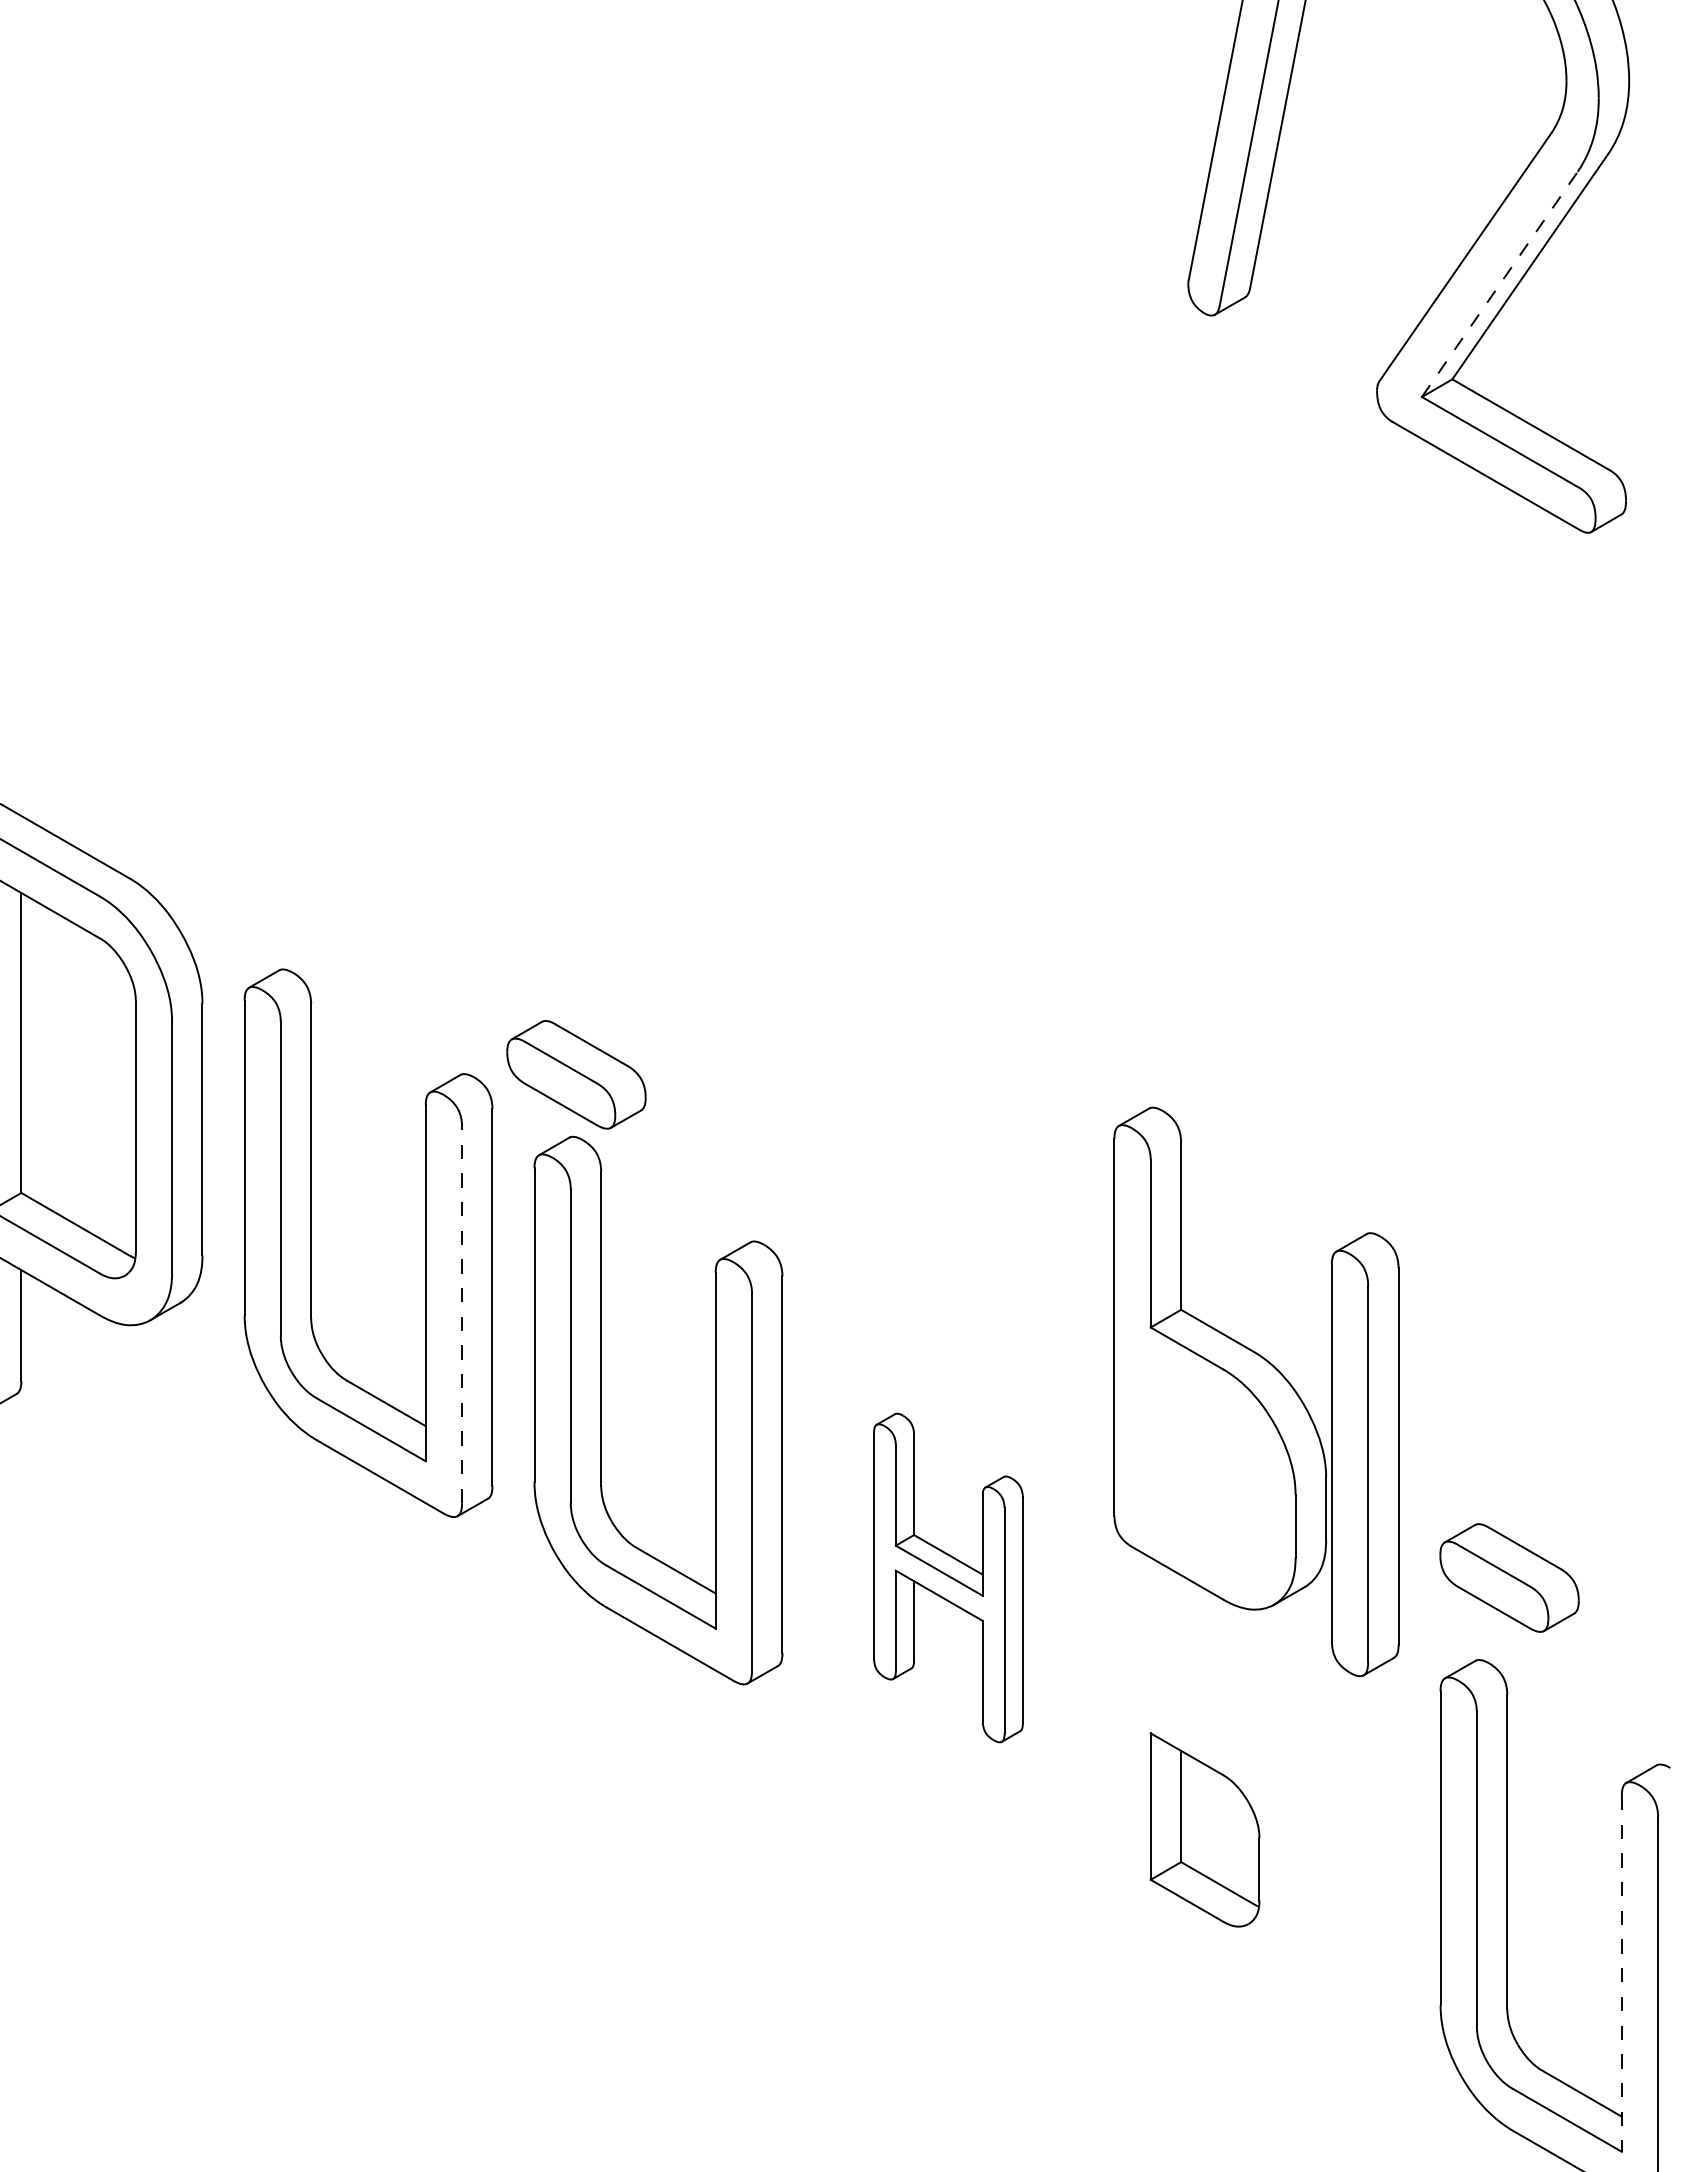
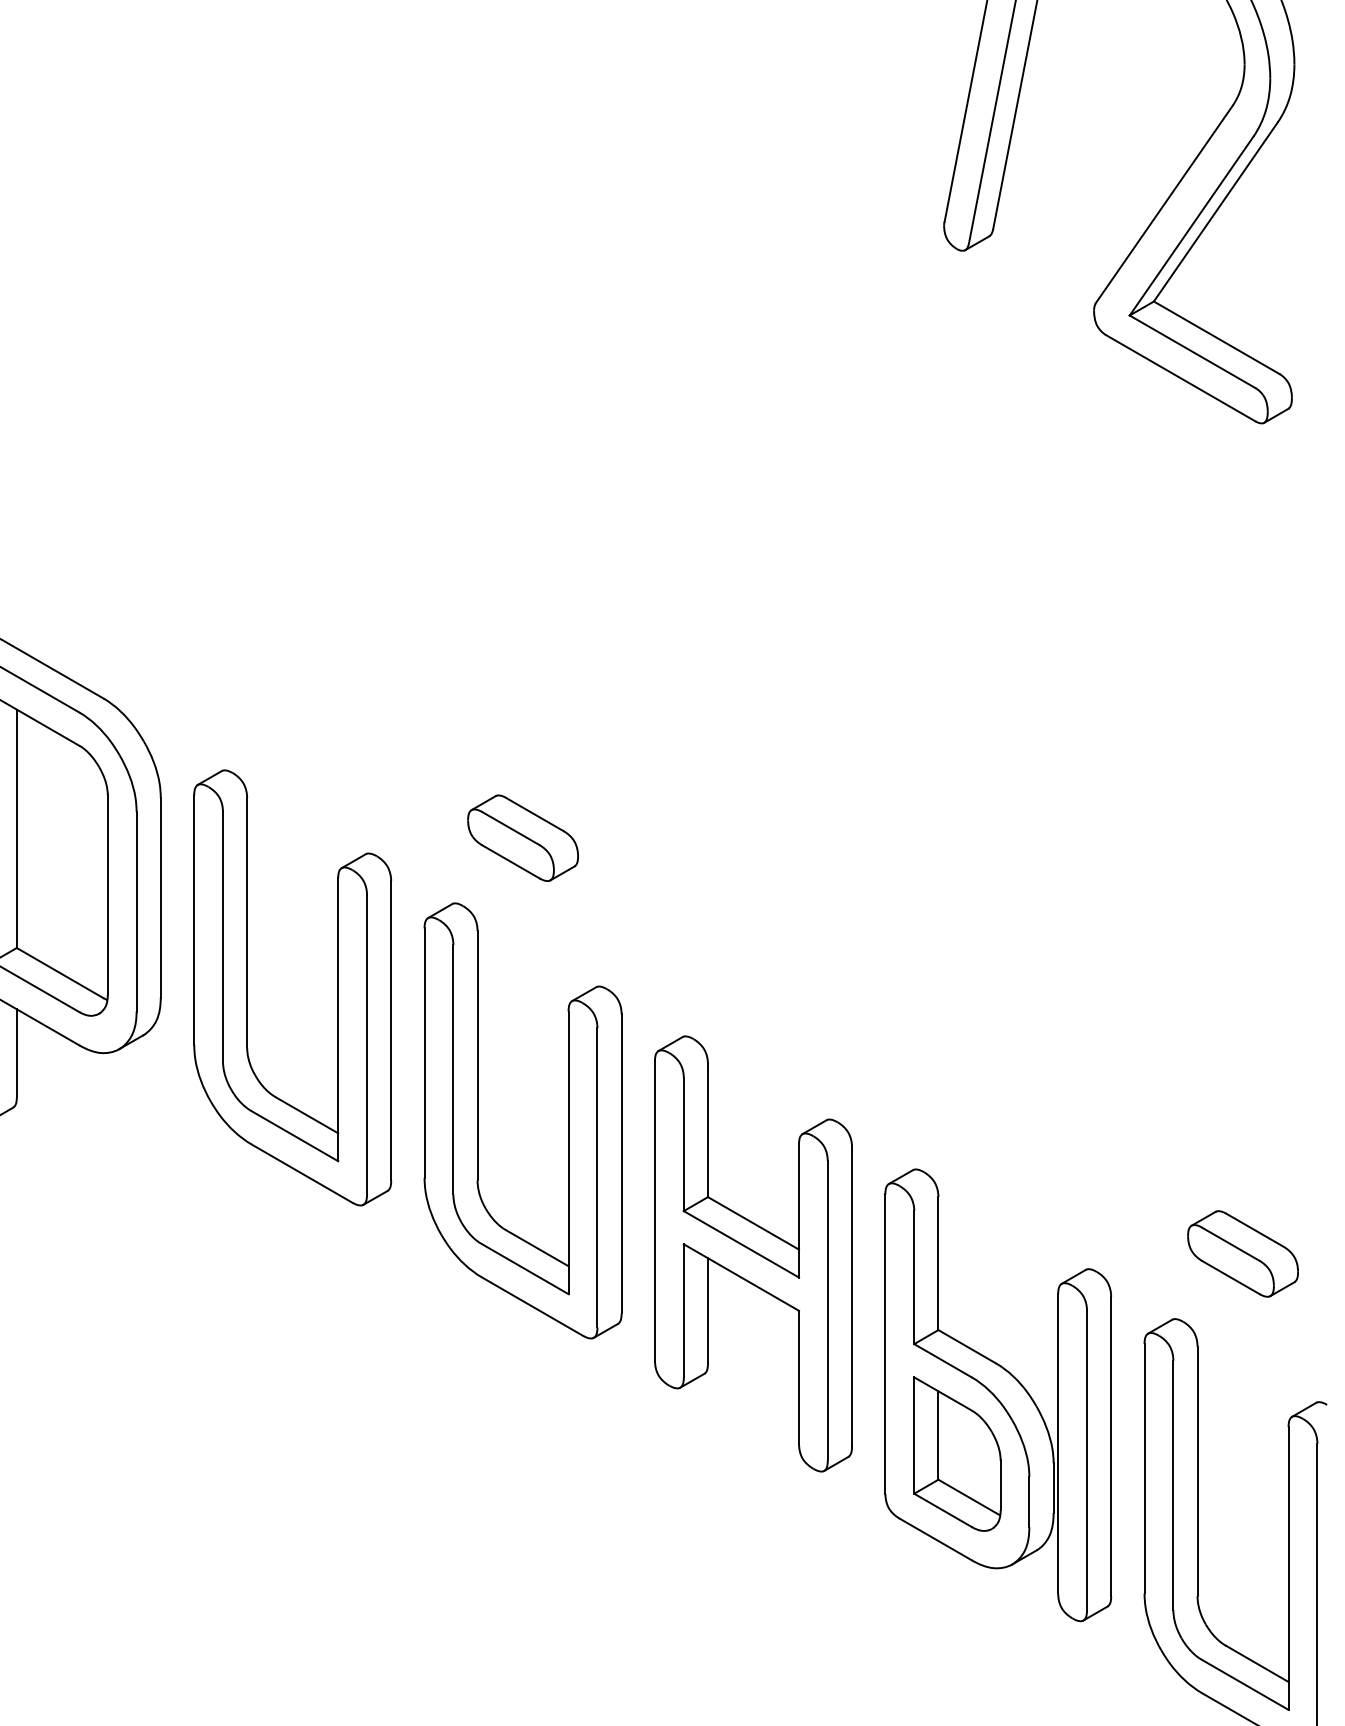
line: (1499, 284) -> (1191, 226), dashed -> solid
part: (576, 1074) -> (523, 837), moved
line: (462, 1314) -> (367, 1044), dashed -> solid
part: (1256, 1391) -> (998, 1394), moved
part: (948, 1577) -> (753, 1253), size x1.67
part: (1509, 1577) -> (1243, 1253), moved
line: (1621, 1973) -> (1288, 1568), dashed -> solid

